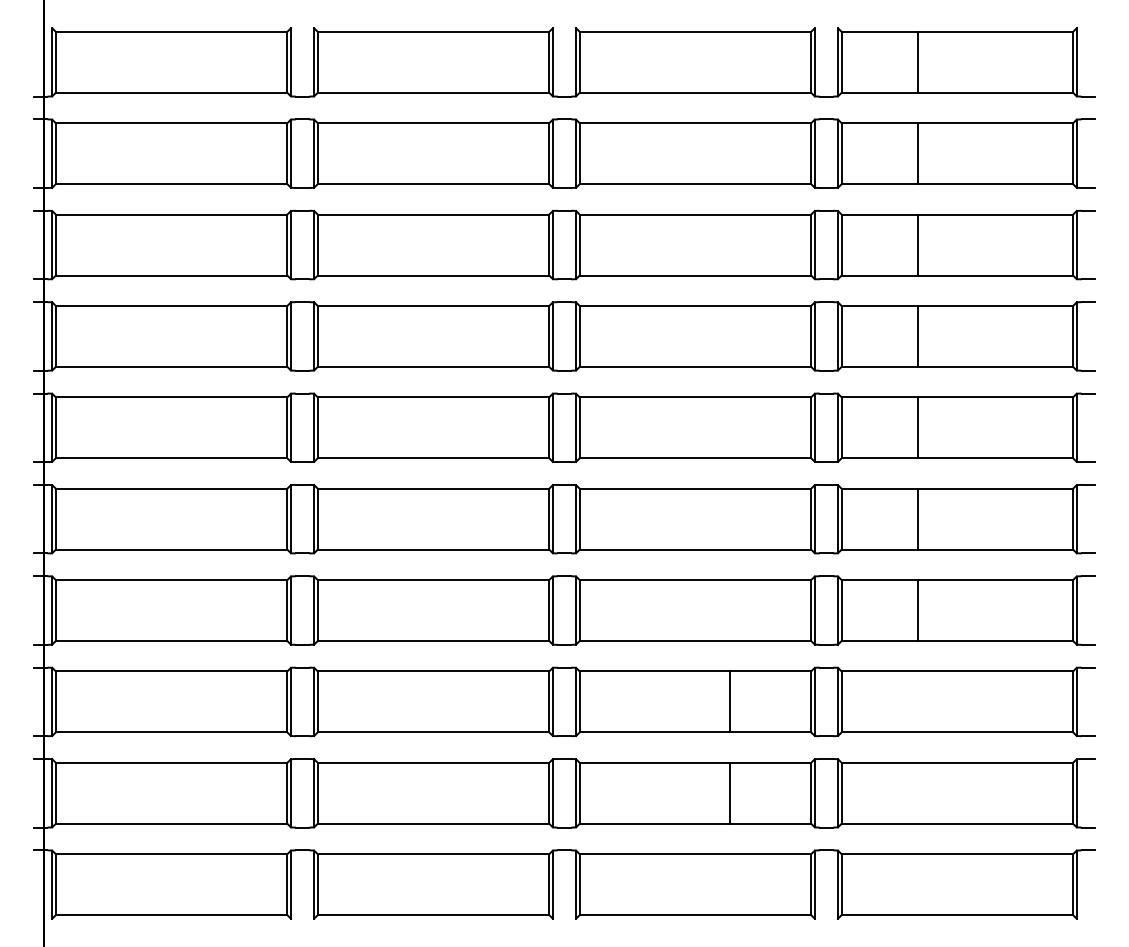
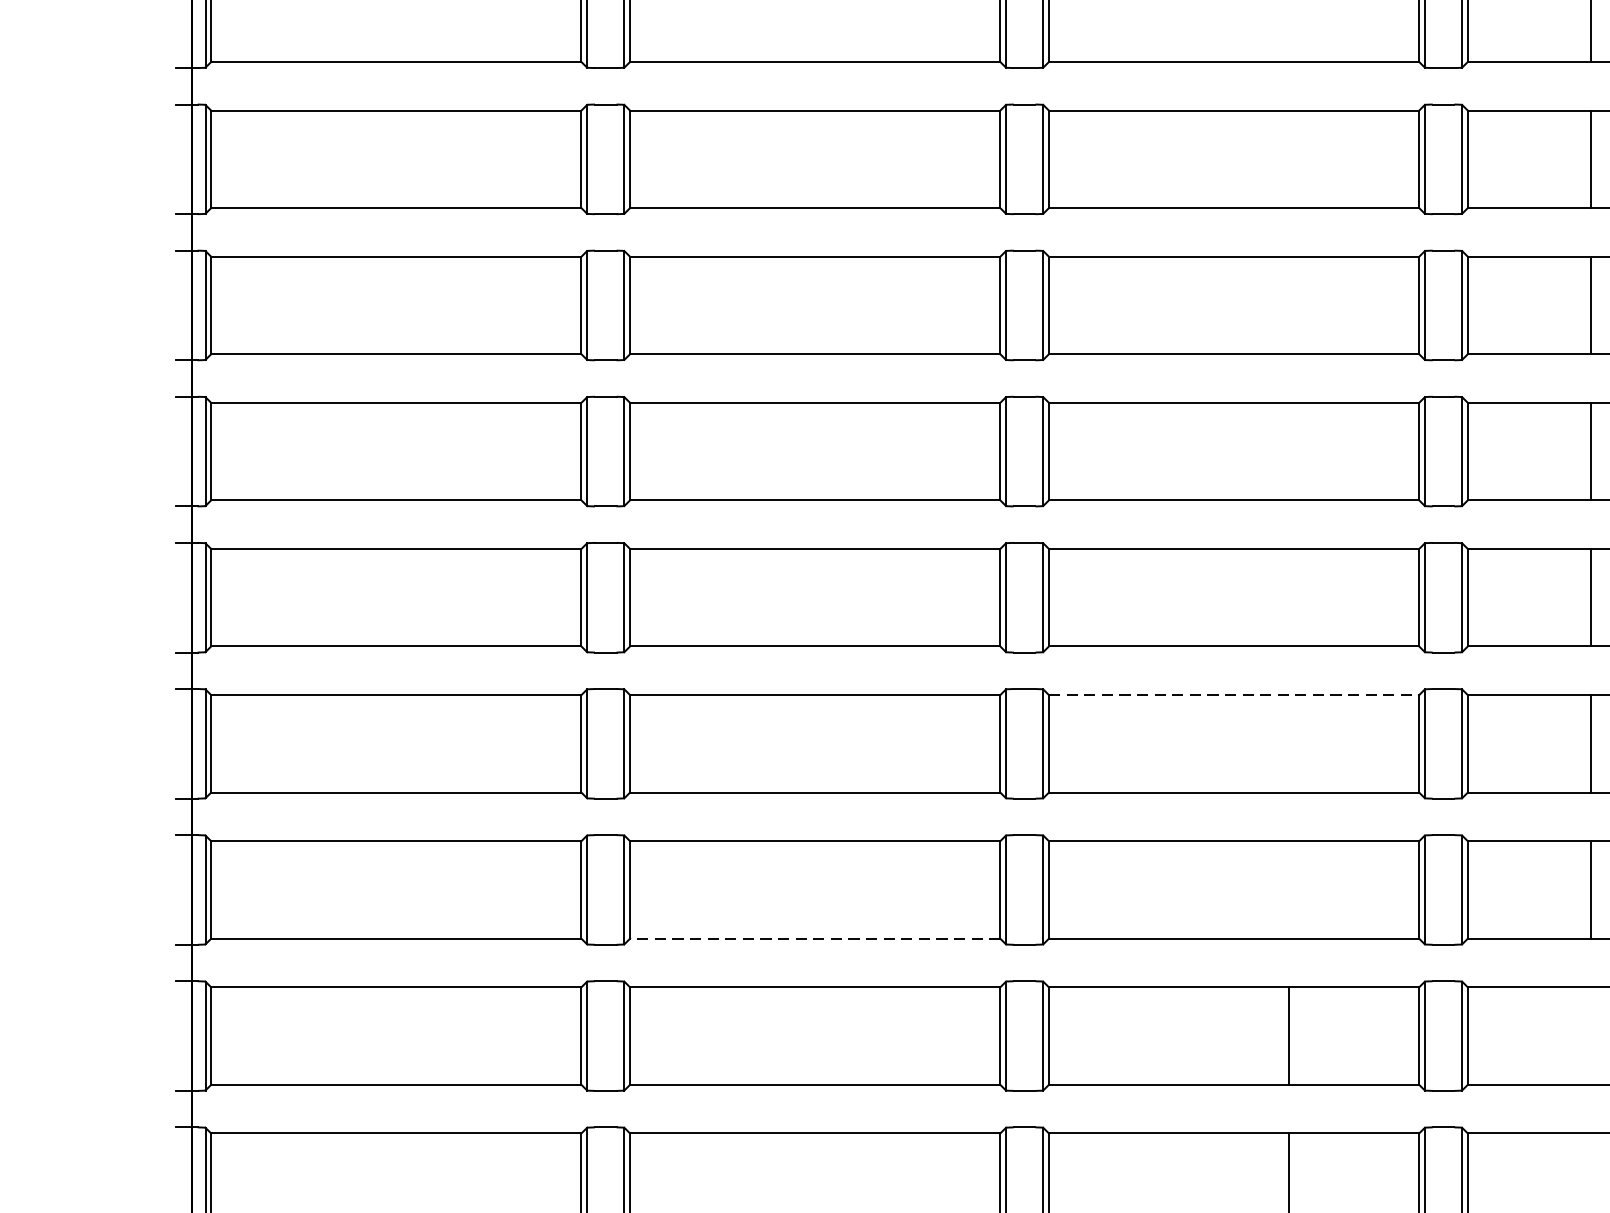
line: (695, 488) -> (1234, 694), solid -> dashed
line: (433, 641) -> (815, 939), solid -> dashed

